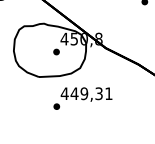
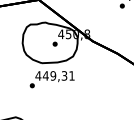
text: (81, 98) -> (51, 79), moved

